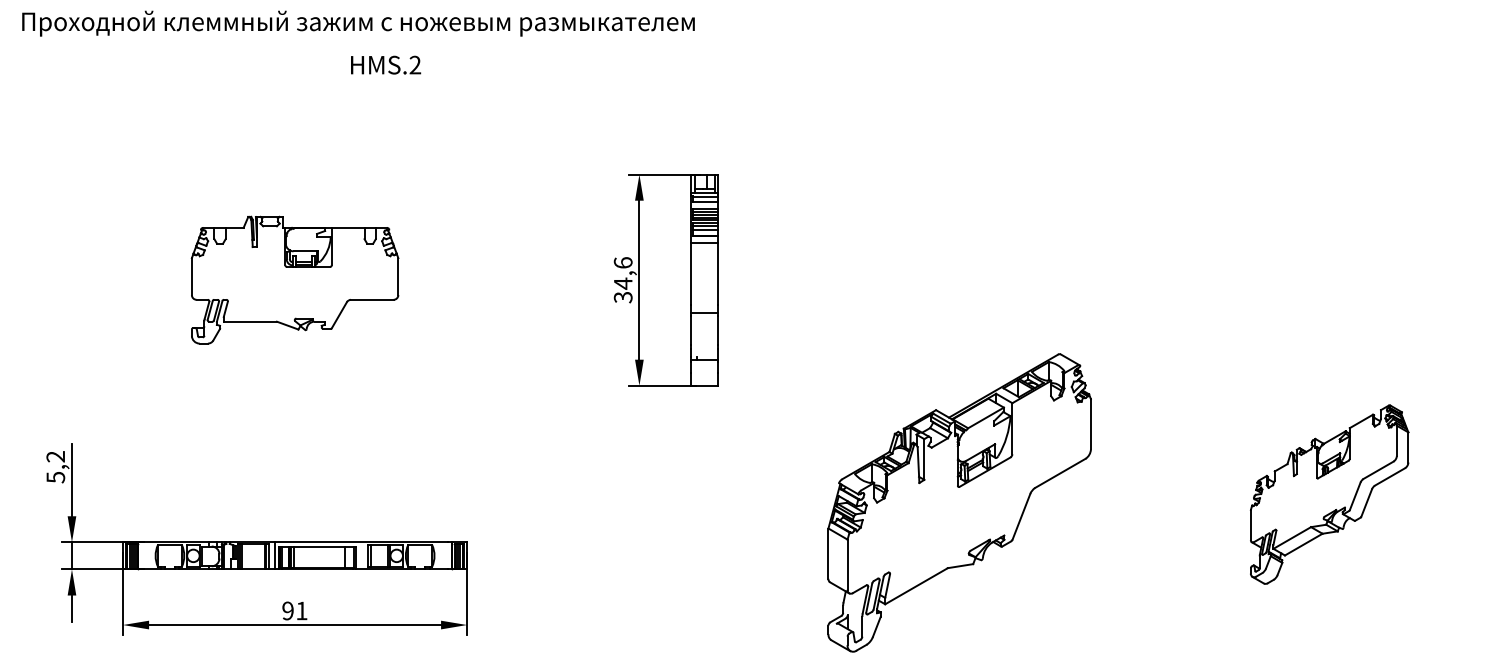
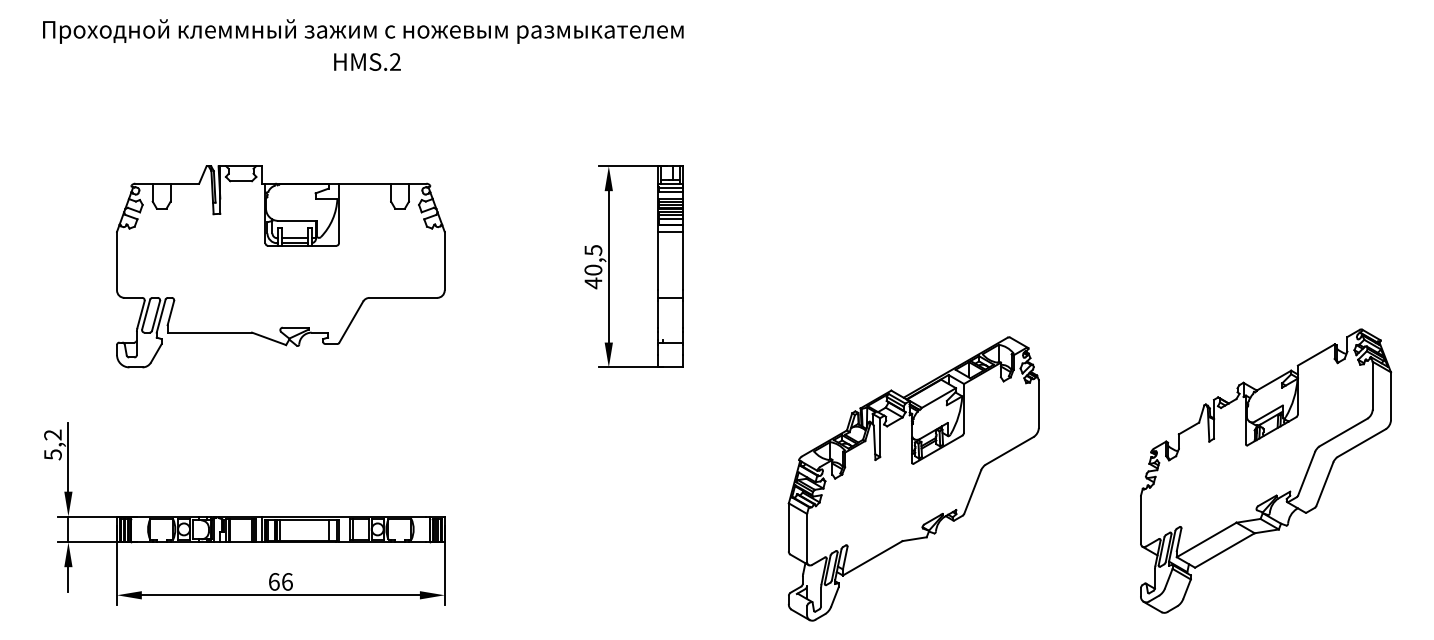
text: (358, 23) -> (363, 31), moved
part: (294, 279) -> (280, 266), size x1.67
text: (623, 279) -> (593, 266), 34,6 -> 40,5
part: (1329, 494) -> (1266, 470), size x1.67
text: (294, 610) -> (280, 581), 91 -> 66

